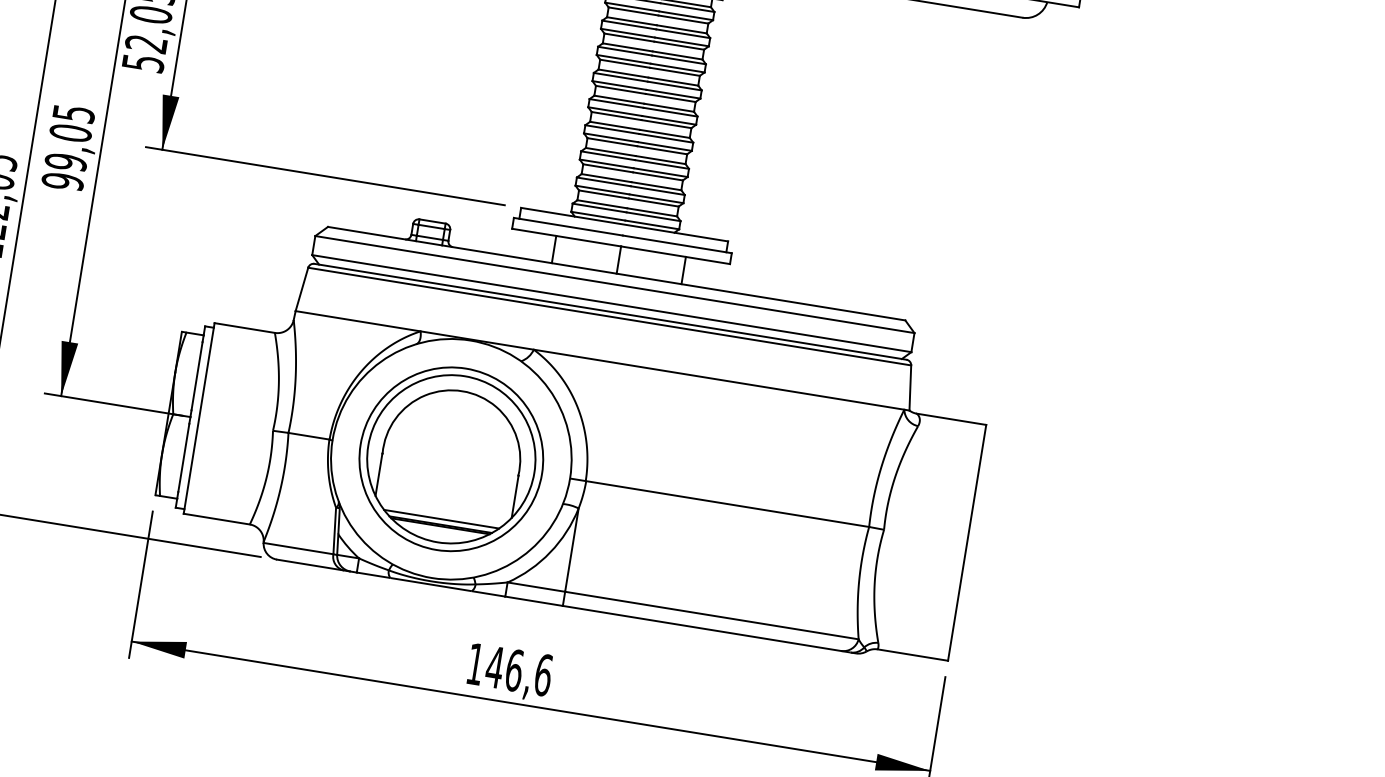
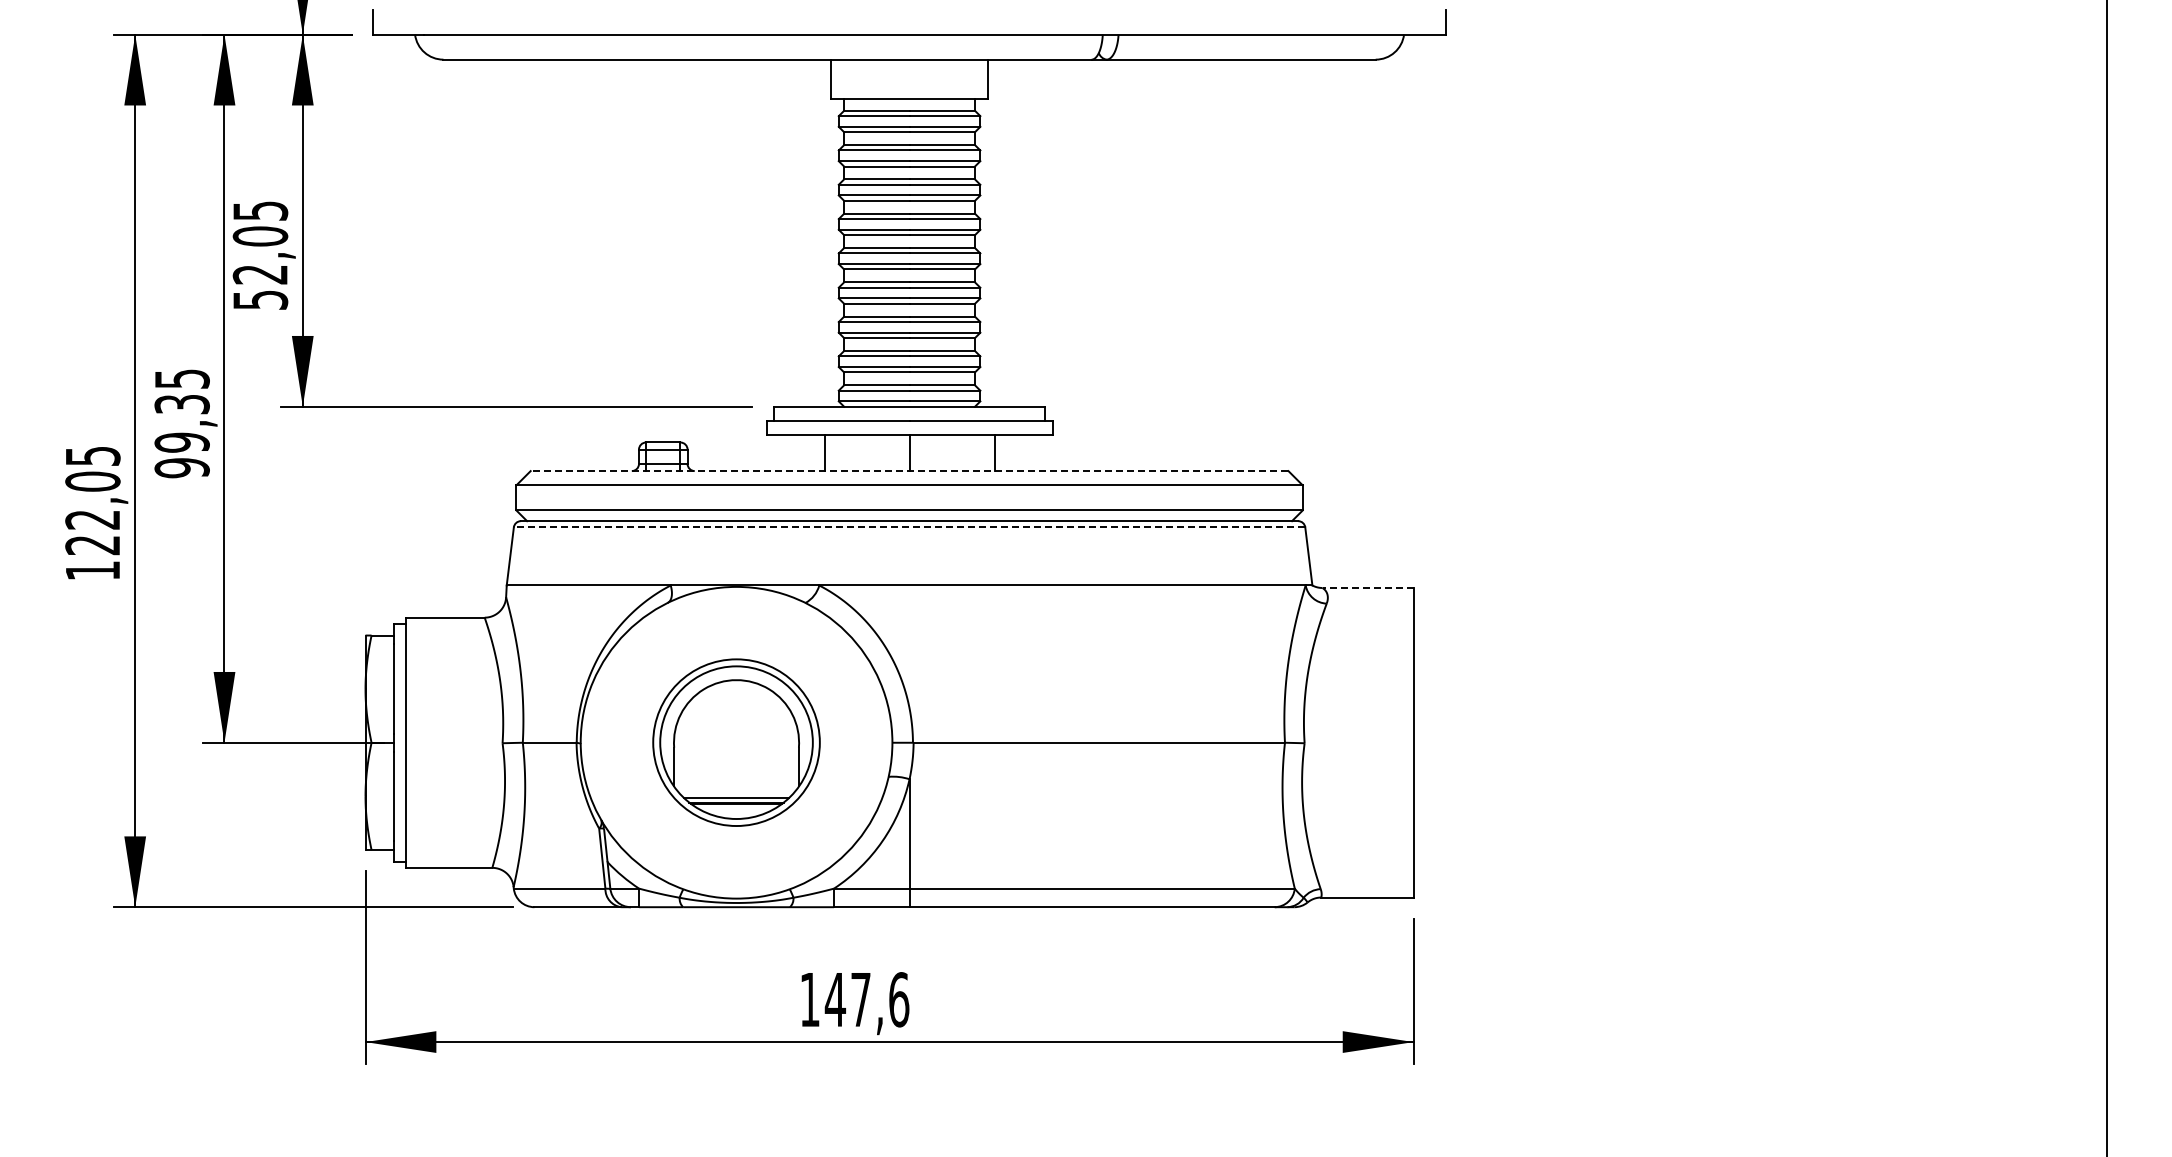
text: (70, 133) -> (181, 404), 99,05 -> 99,35
line: (616, 273) -> (909, 471), solid -> dashed
line: (609, 316) -> (909, 527), solid -> dashed
line: (951, 418) -> (1368, 587), solid -> dashed
part: (451, 459) -> (736, 742), size x0.7
text: (514, 670) -> (861, 999), 146,6 -> 147,6

